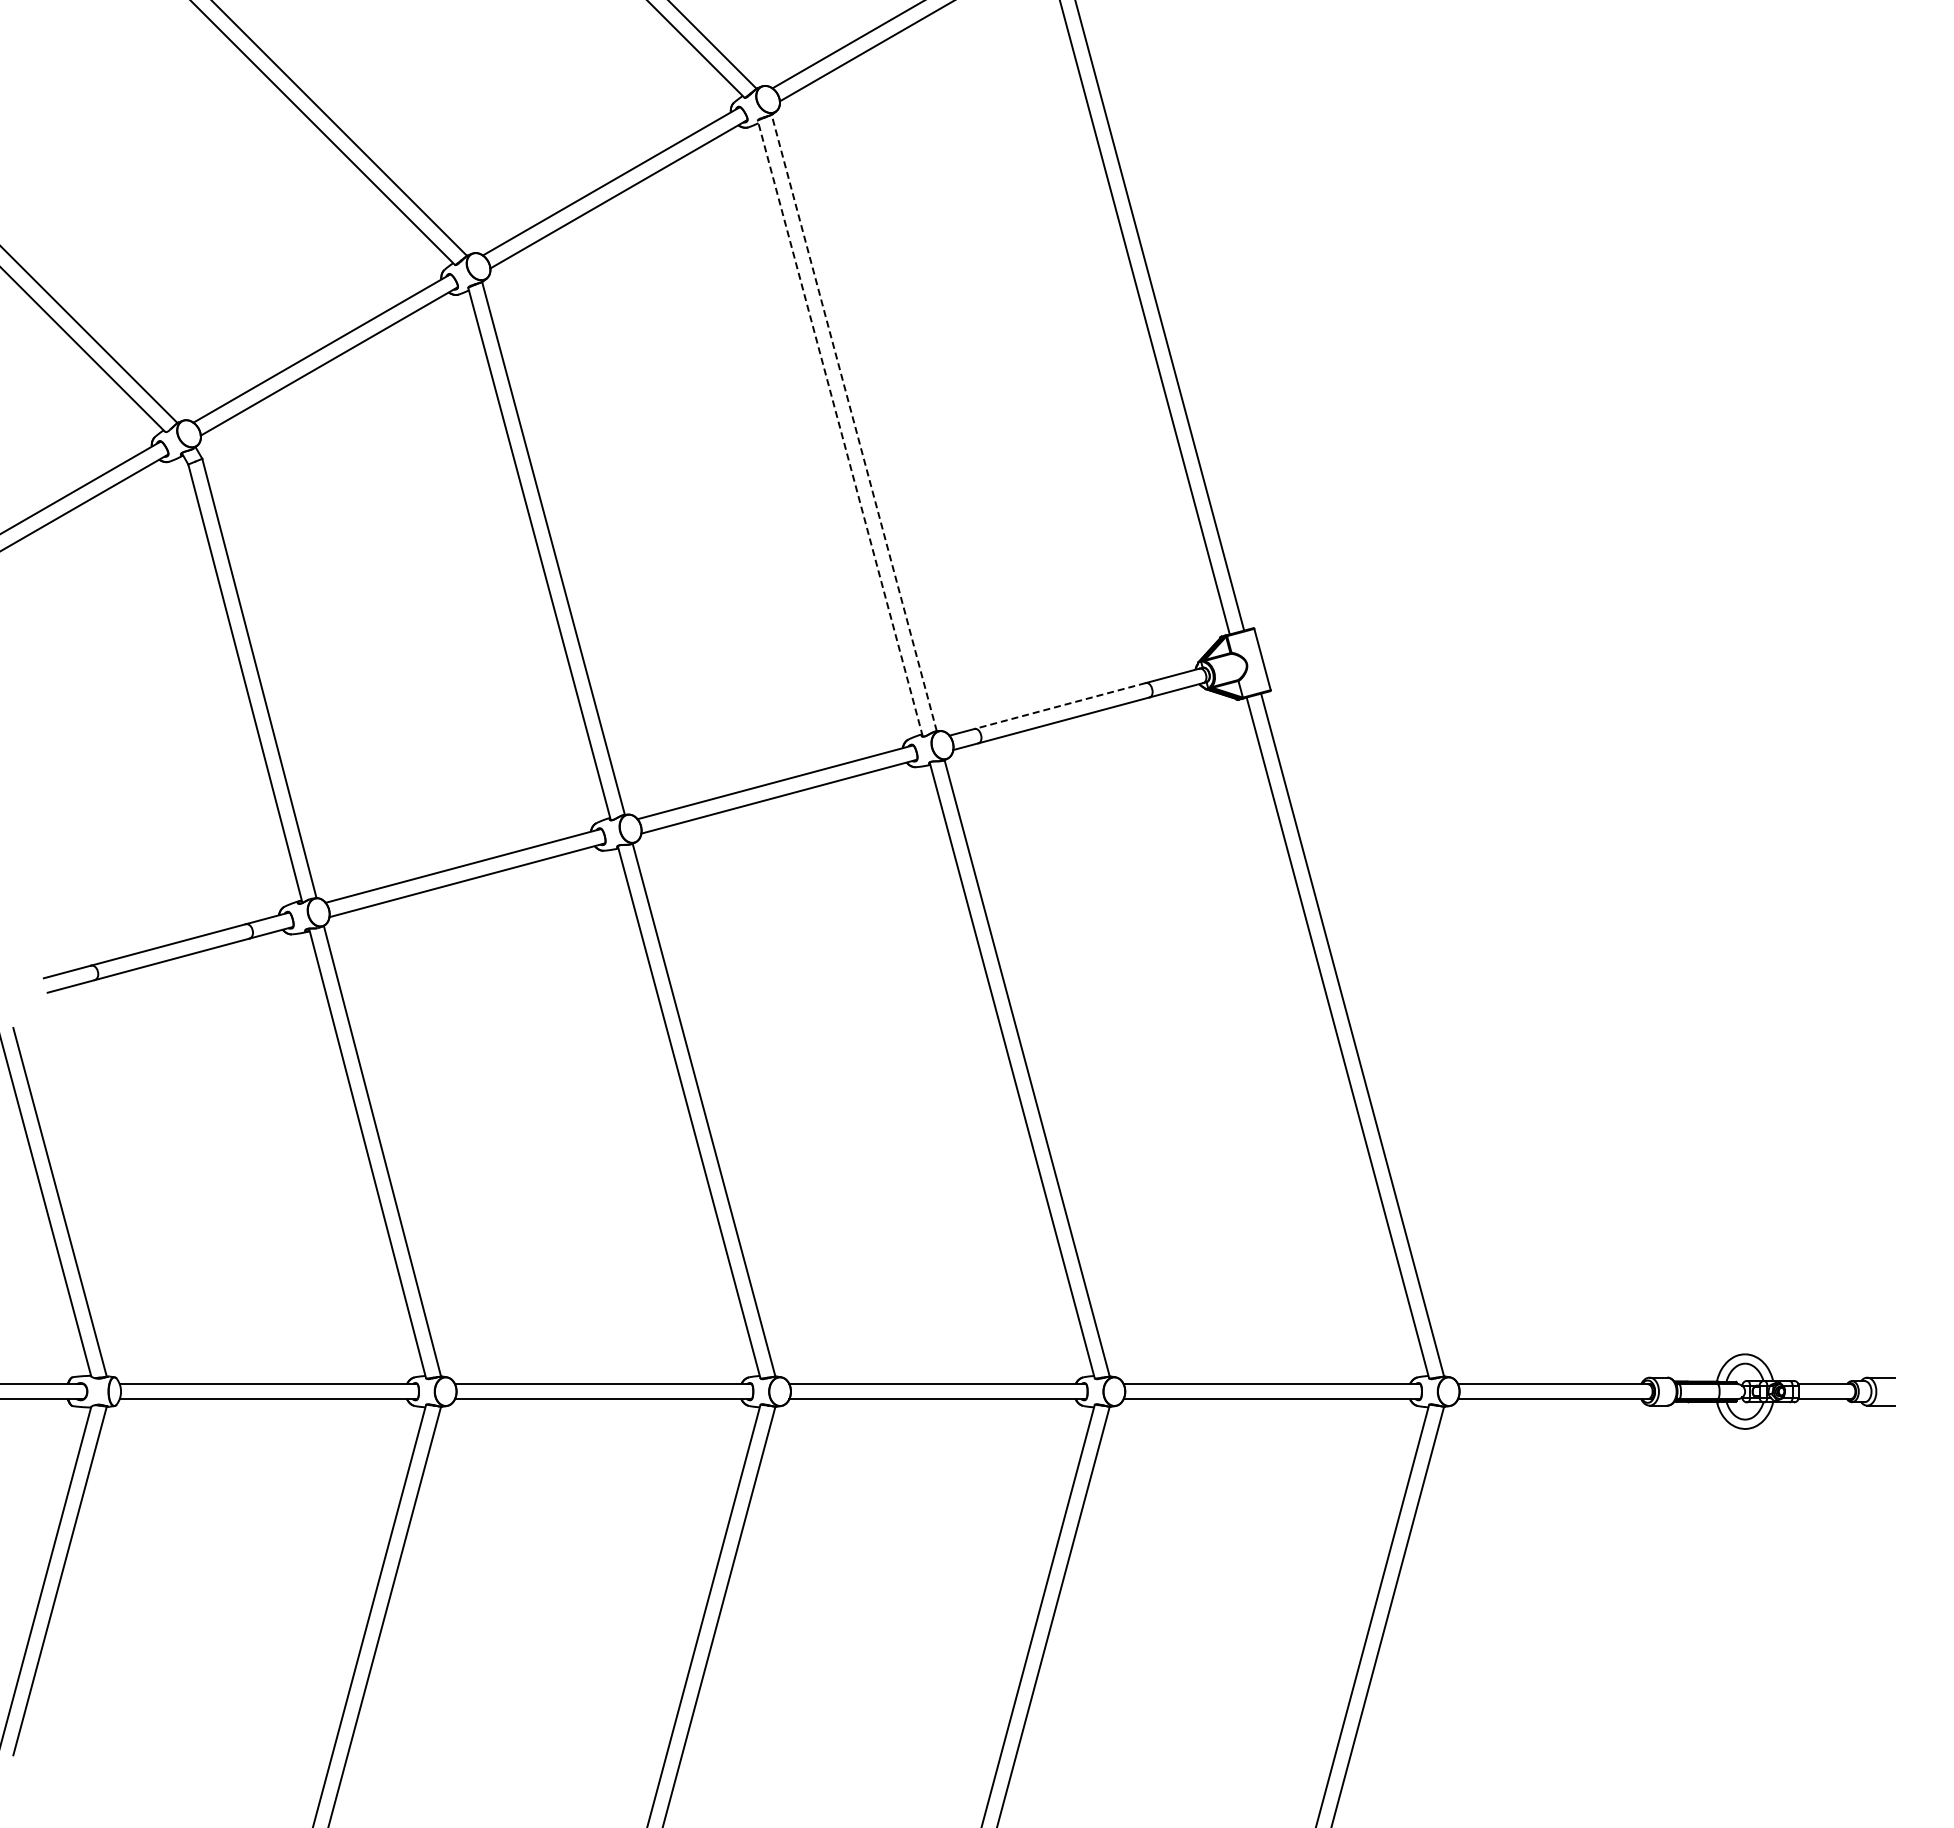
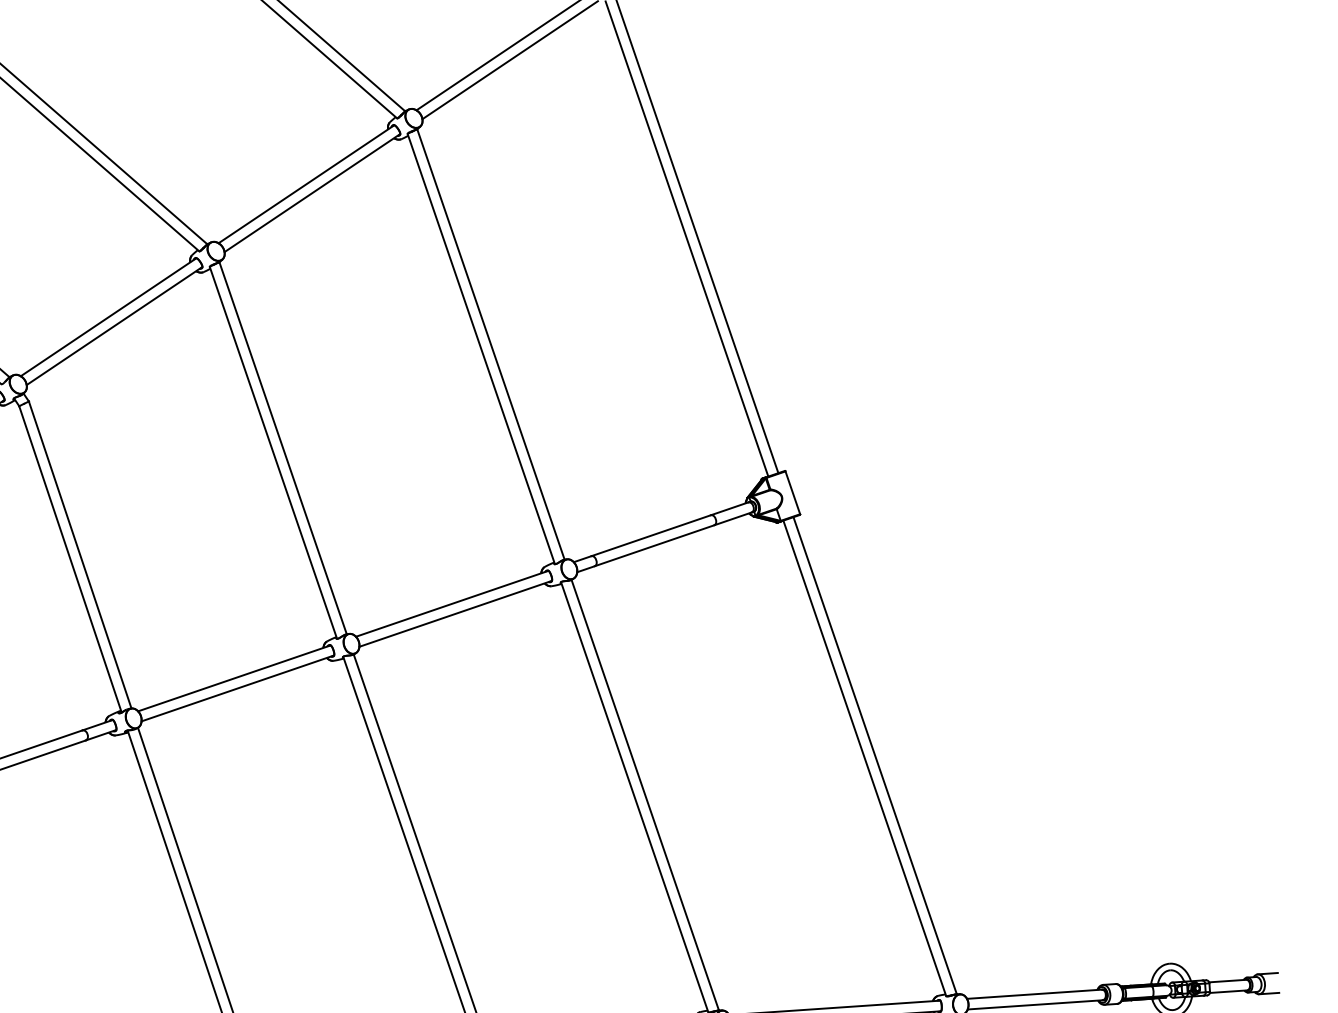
line: (854, 422) -> (491, 344), dashed -> solid
line: (840, 428) -> (481, 348), dashed -> solid
line: (1060, 706) -> (651, 536), dashed -> solid

